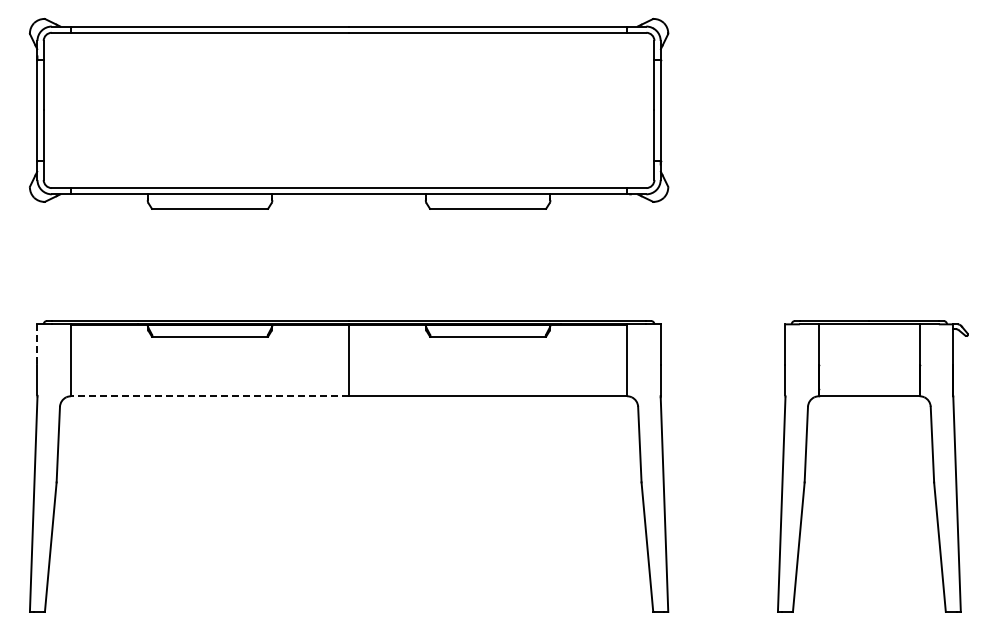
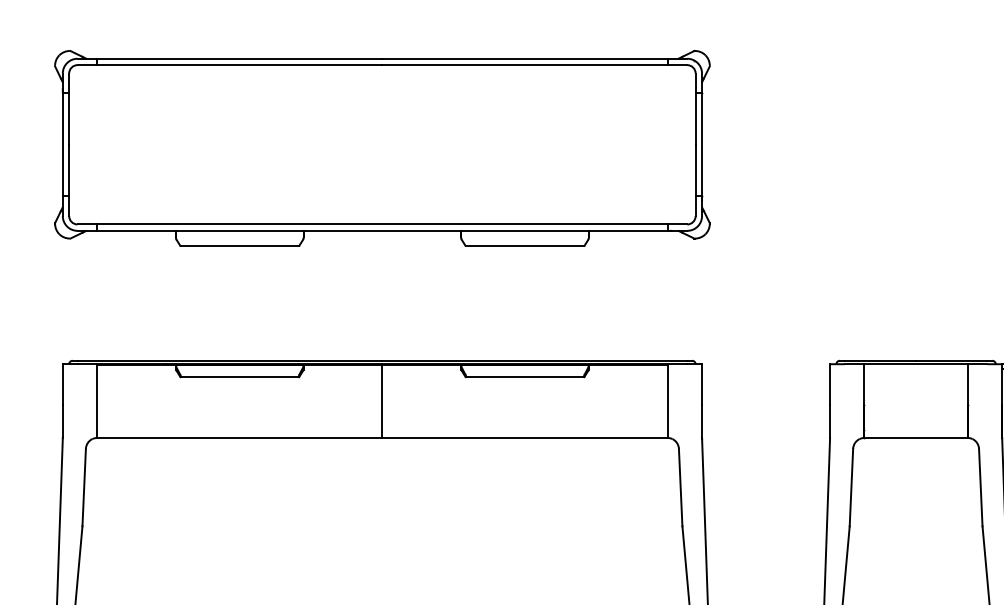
line: (37, 344) -> (62, 384), dashed -> solid
line: (209, 396) -> (239, 438), dashed -> solid

